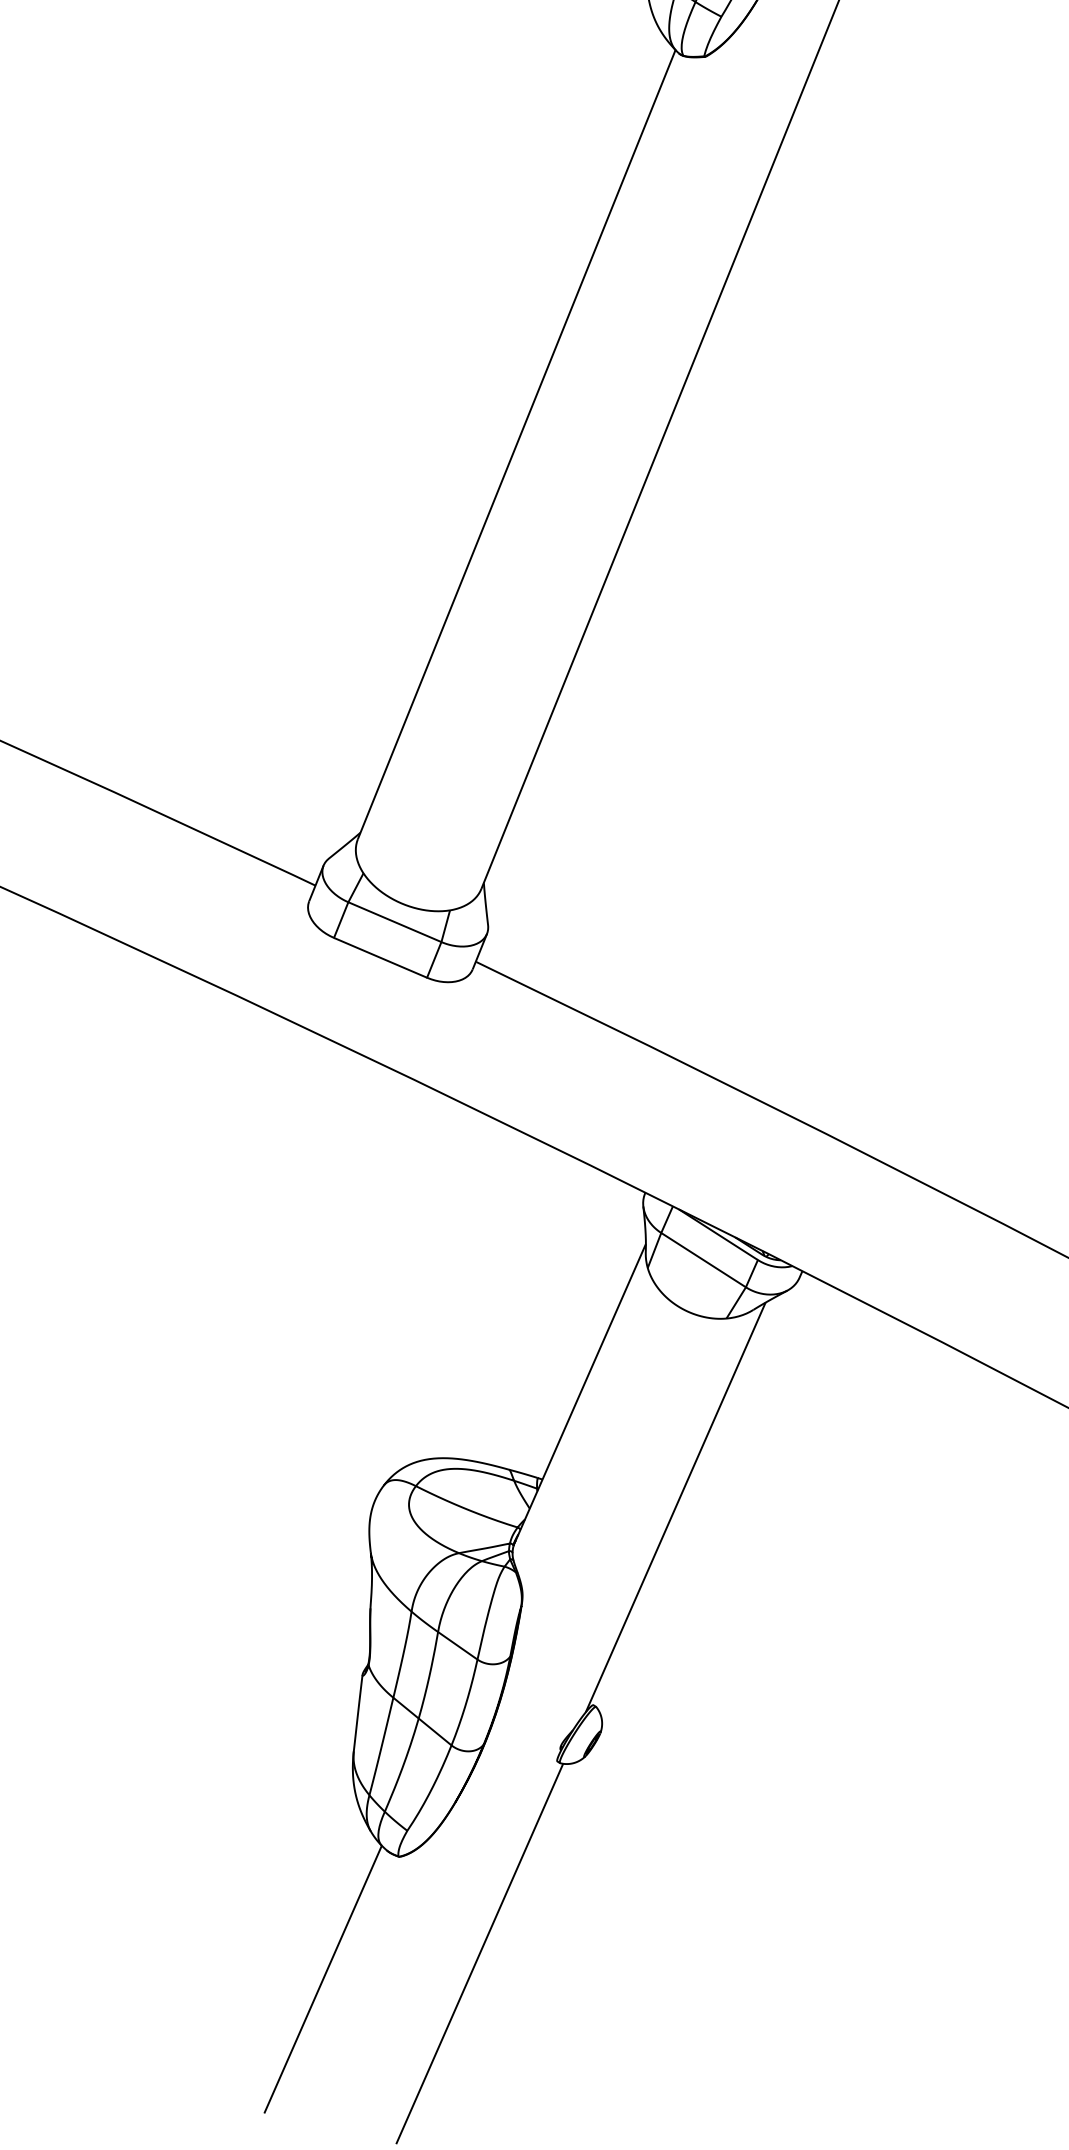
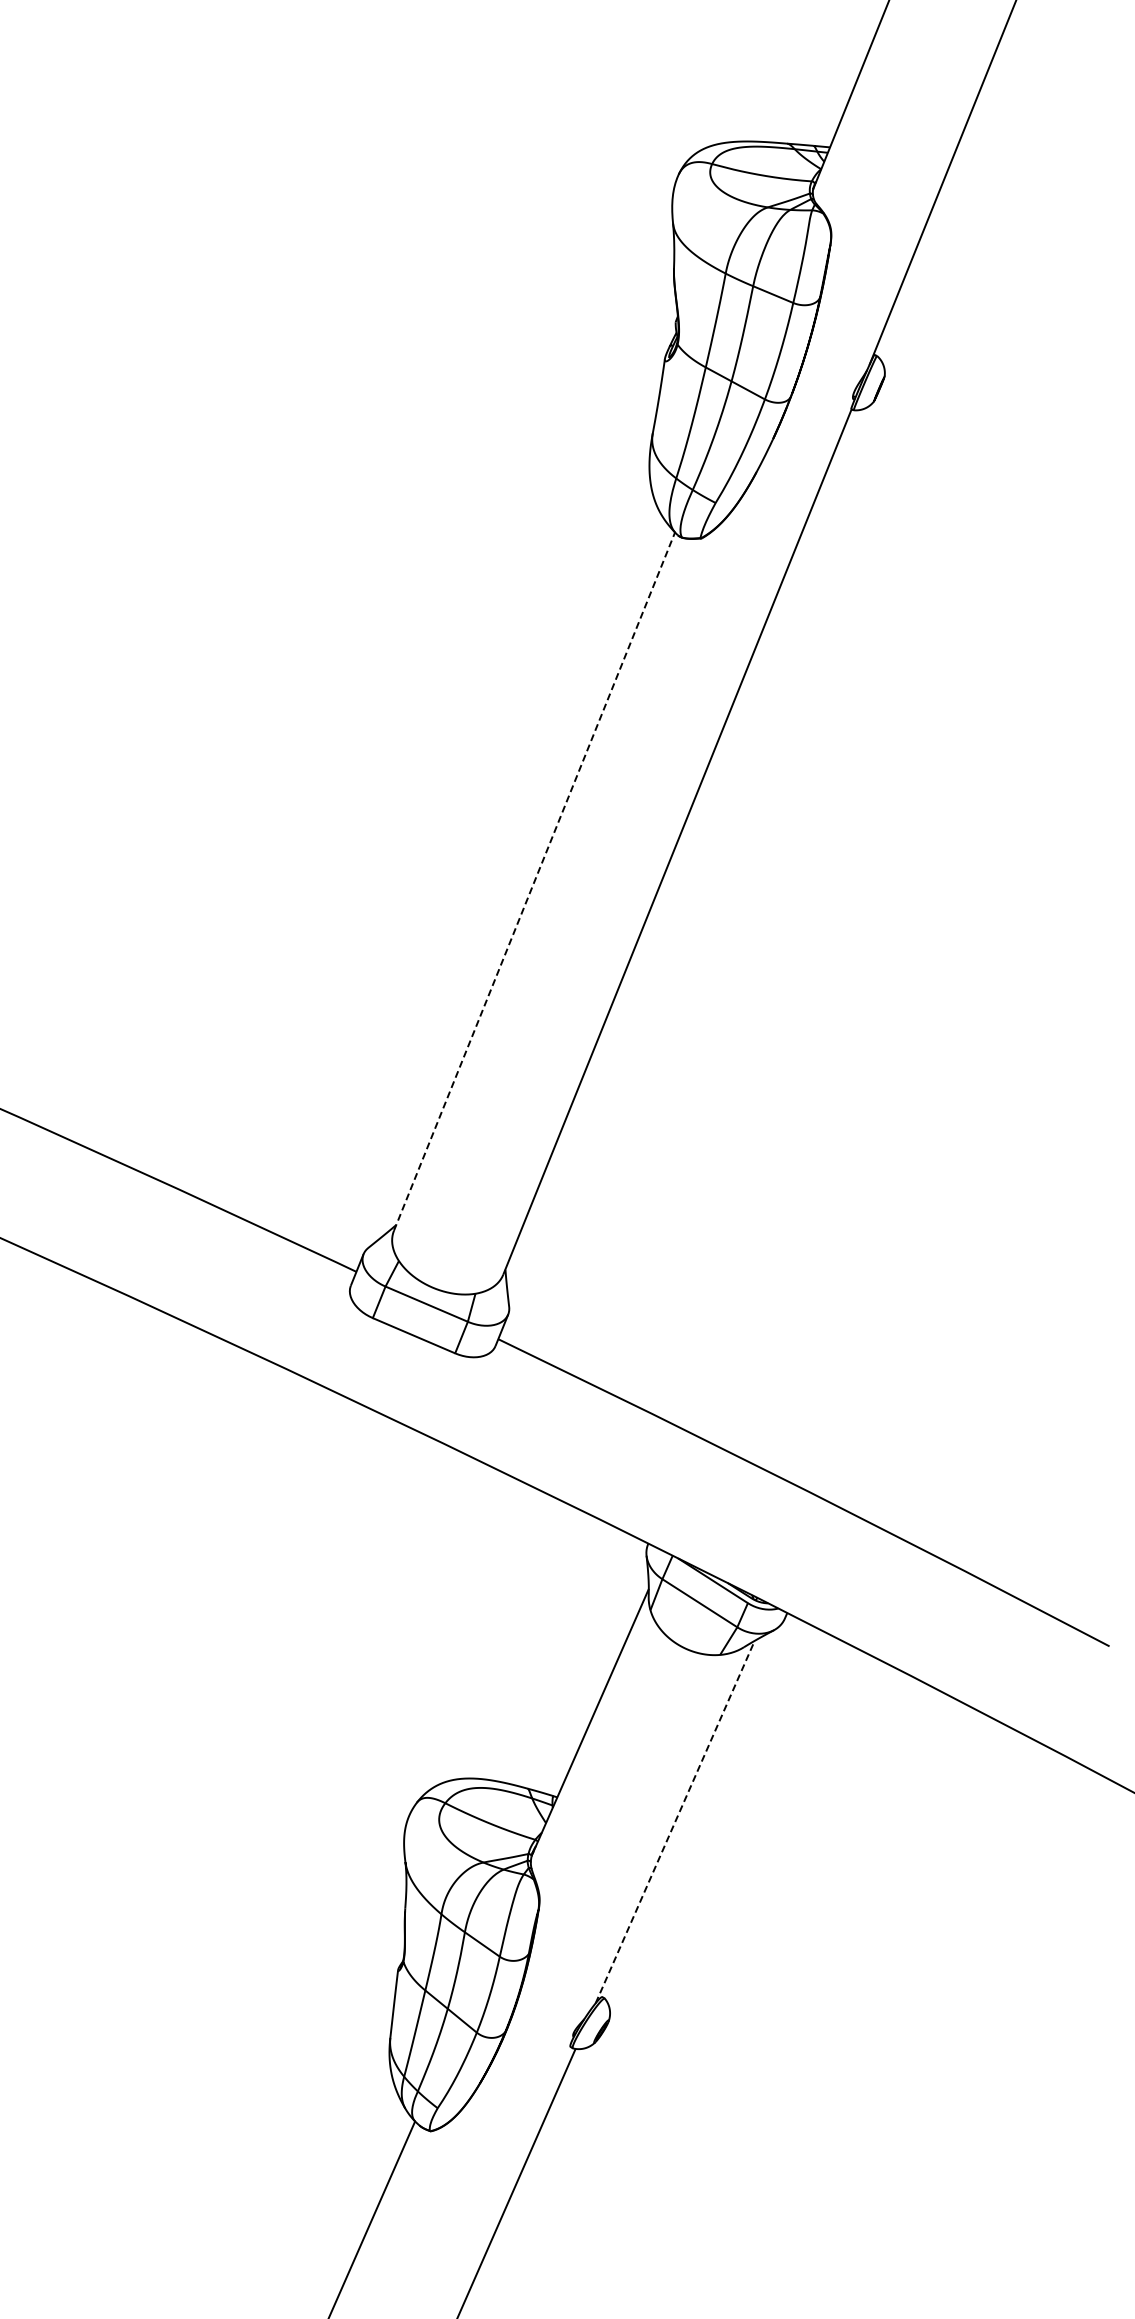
line: (516, 444) -> (534, 881), solid -> dashed
line: (676, 1507) -> (675, 1822), solid -> dashed

